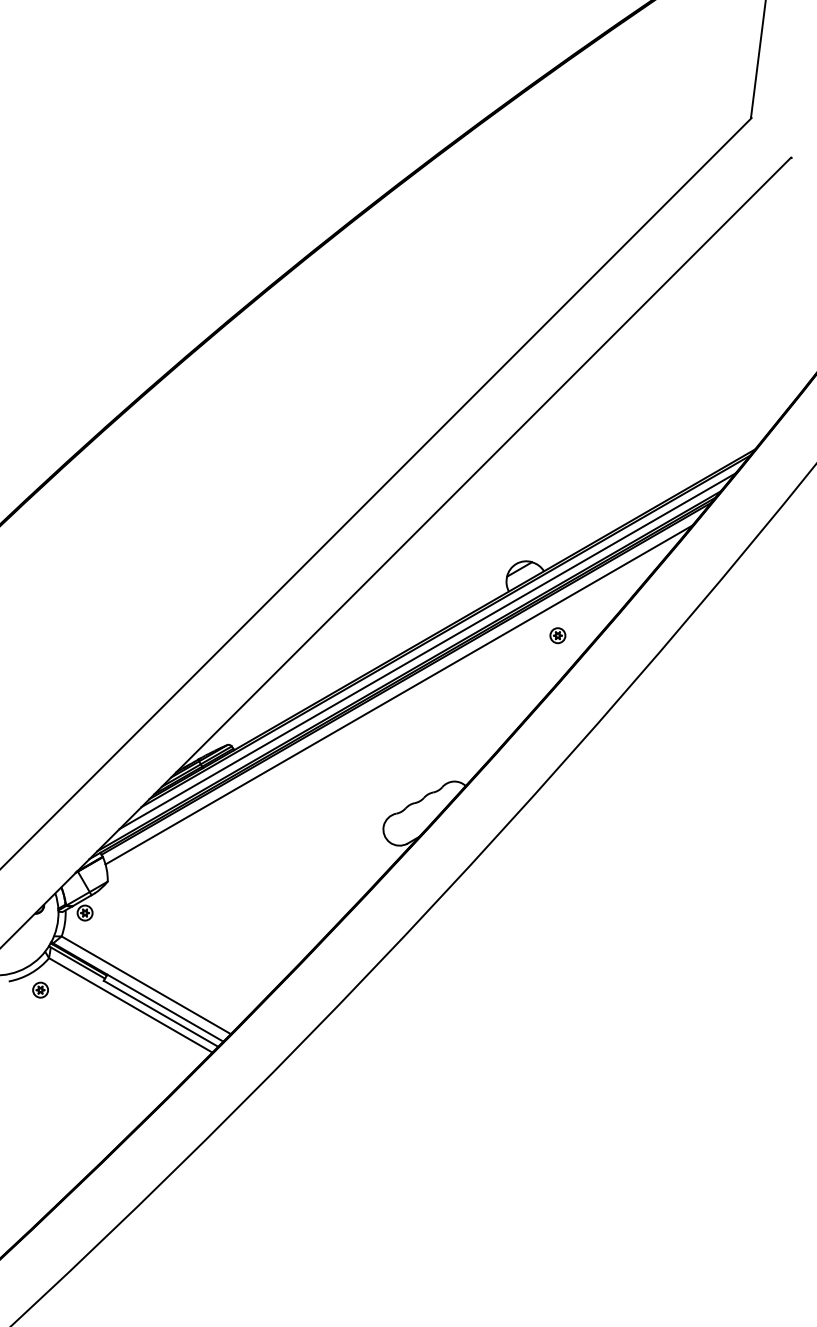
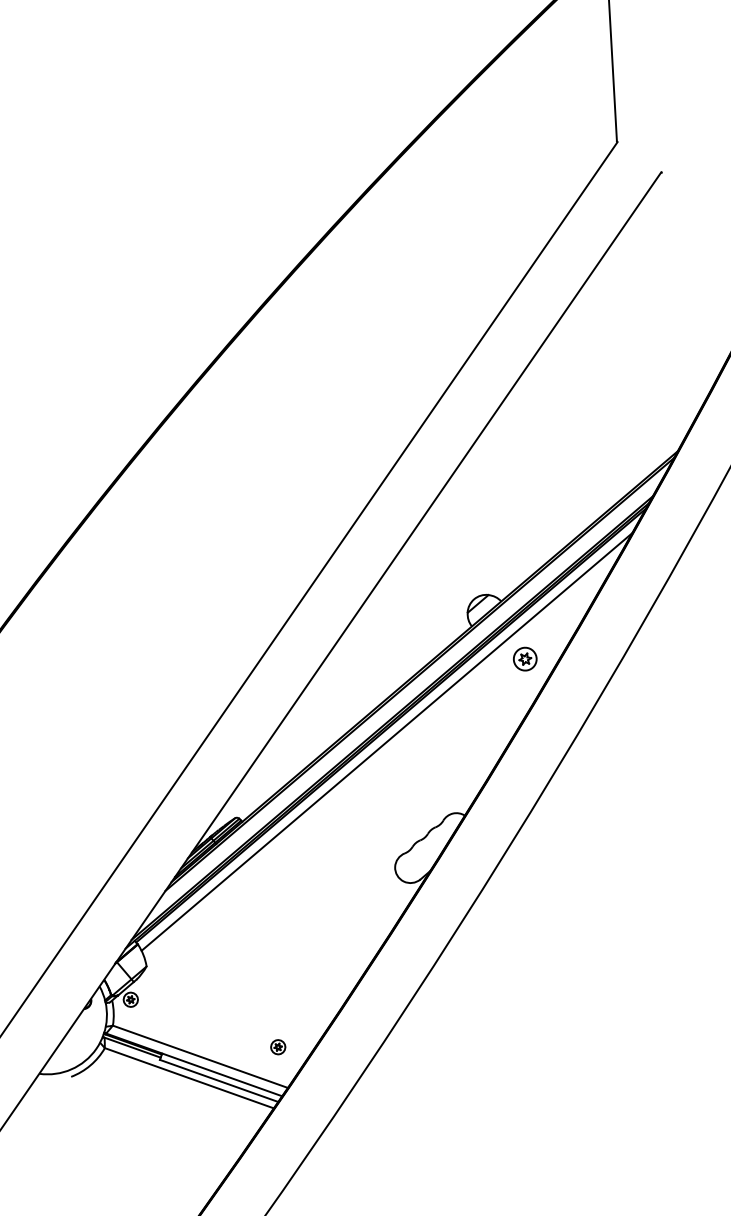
part: (557, 635) -> (524, 659), size x1.6
line: (427, 651) -> (406, 696), removed
part: (40, 989) -> (278, 1046), moved

